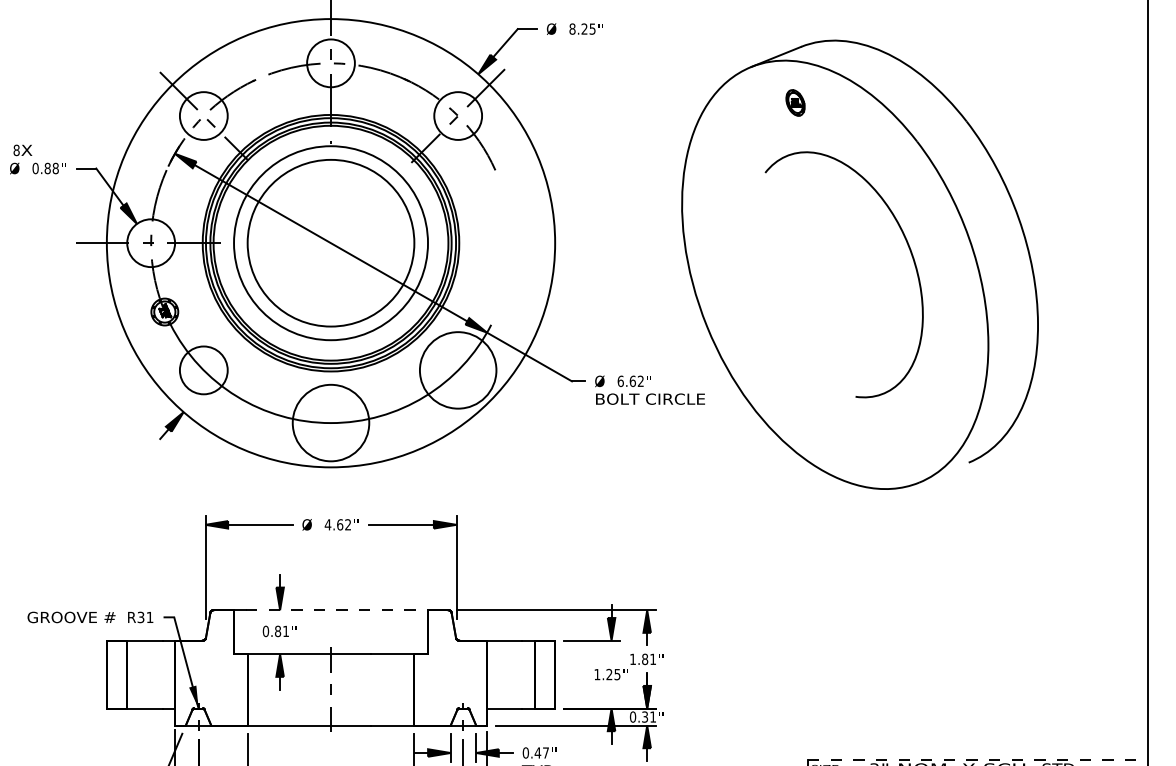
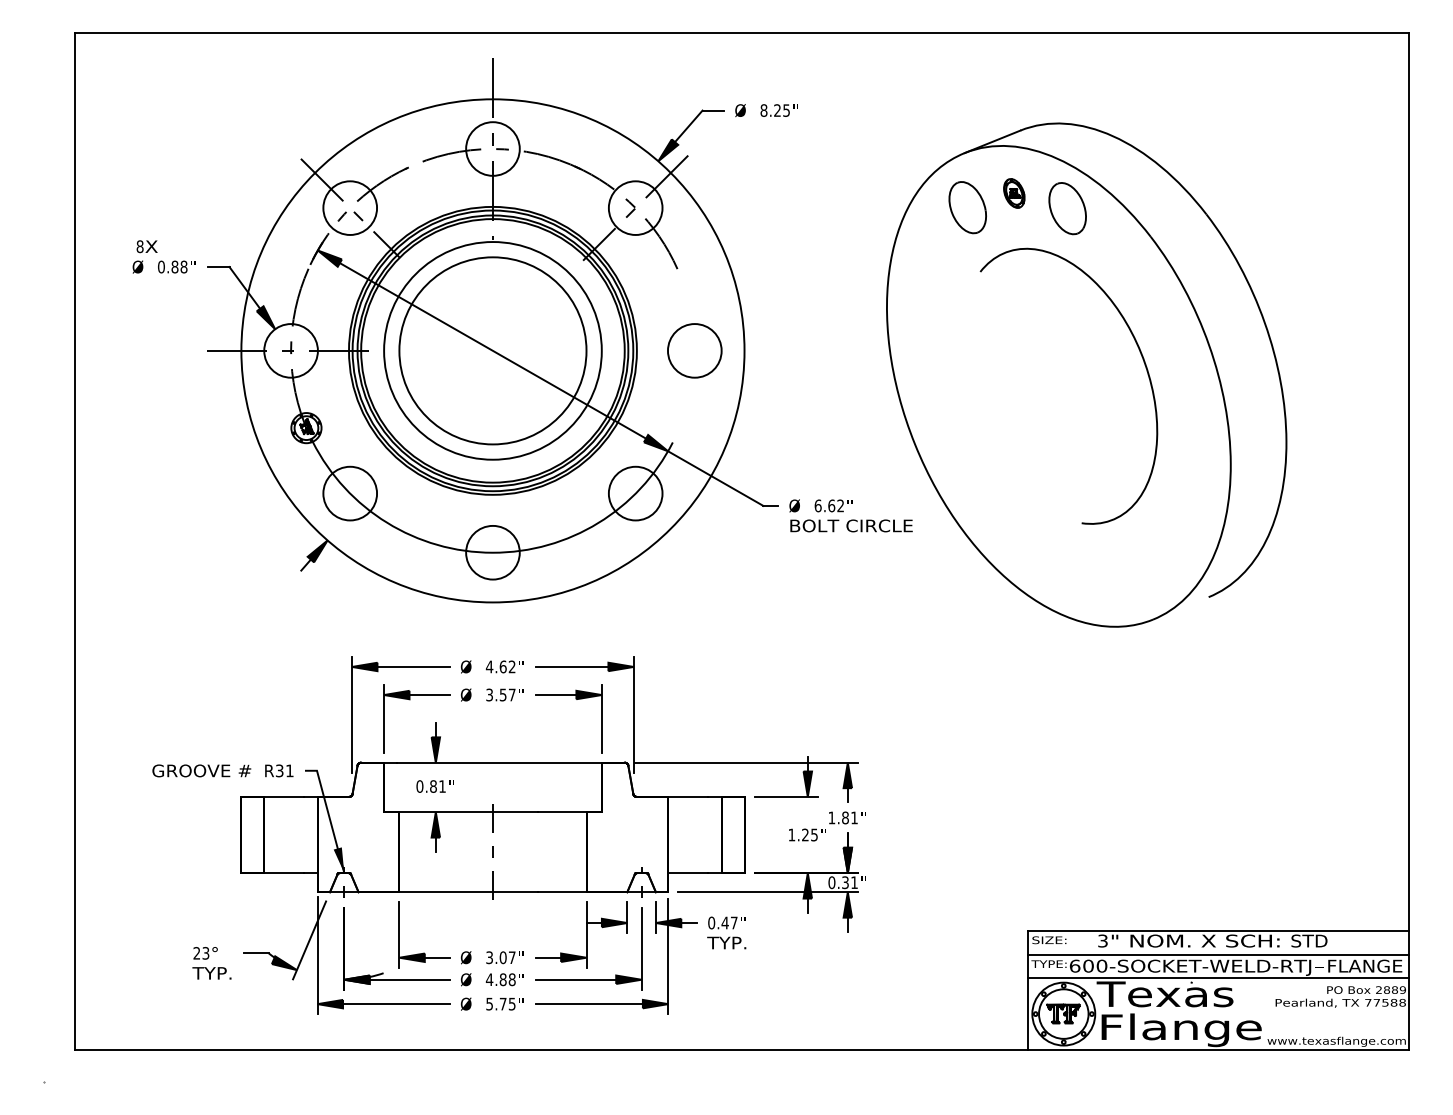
part: (753, 115) -> (967, 207), added
part: (842, 116) -> (1067, 208), added
circle: (510, 242) -> (694, 350), added
circle: (458, 370) -> (635, 493), size x0.62
circle: (330, 422) -> (492, 552), size x0.62
part: (328, 555) -> (490, 701), added
line: (337, 609) -> (500, 762), dashed -> solid
line: (977, 759) -> (1218, 930), dashed -> solid

